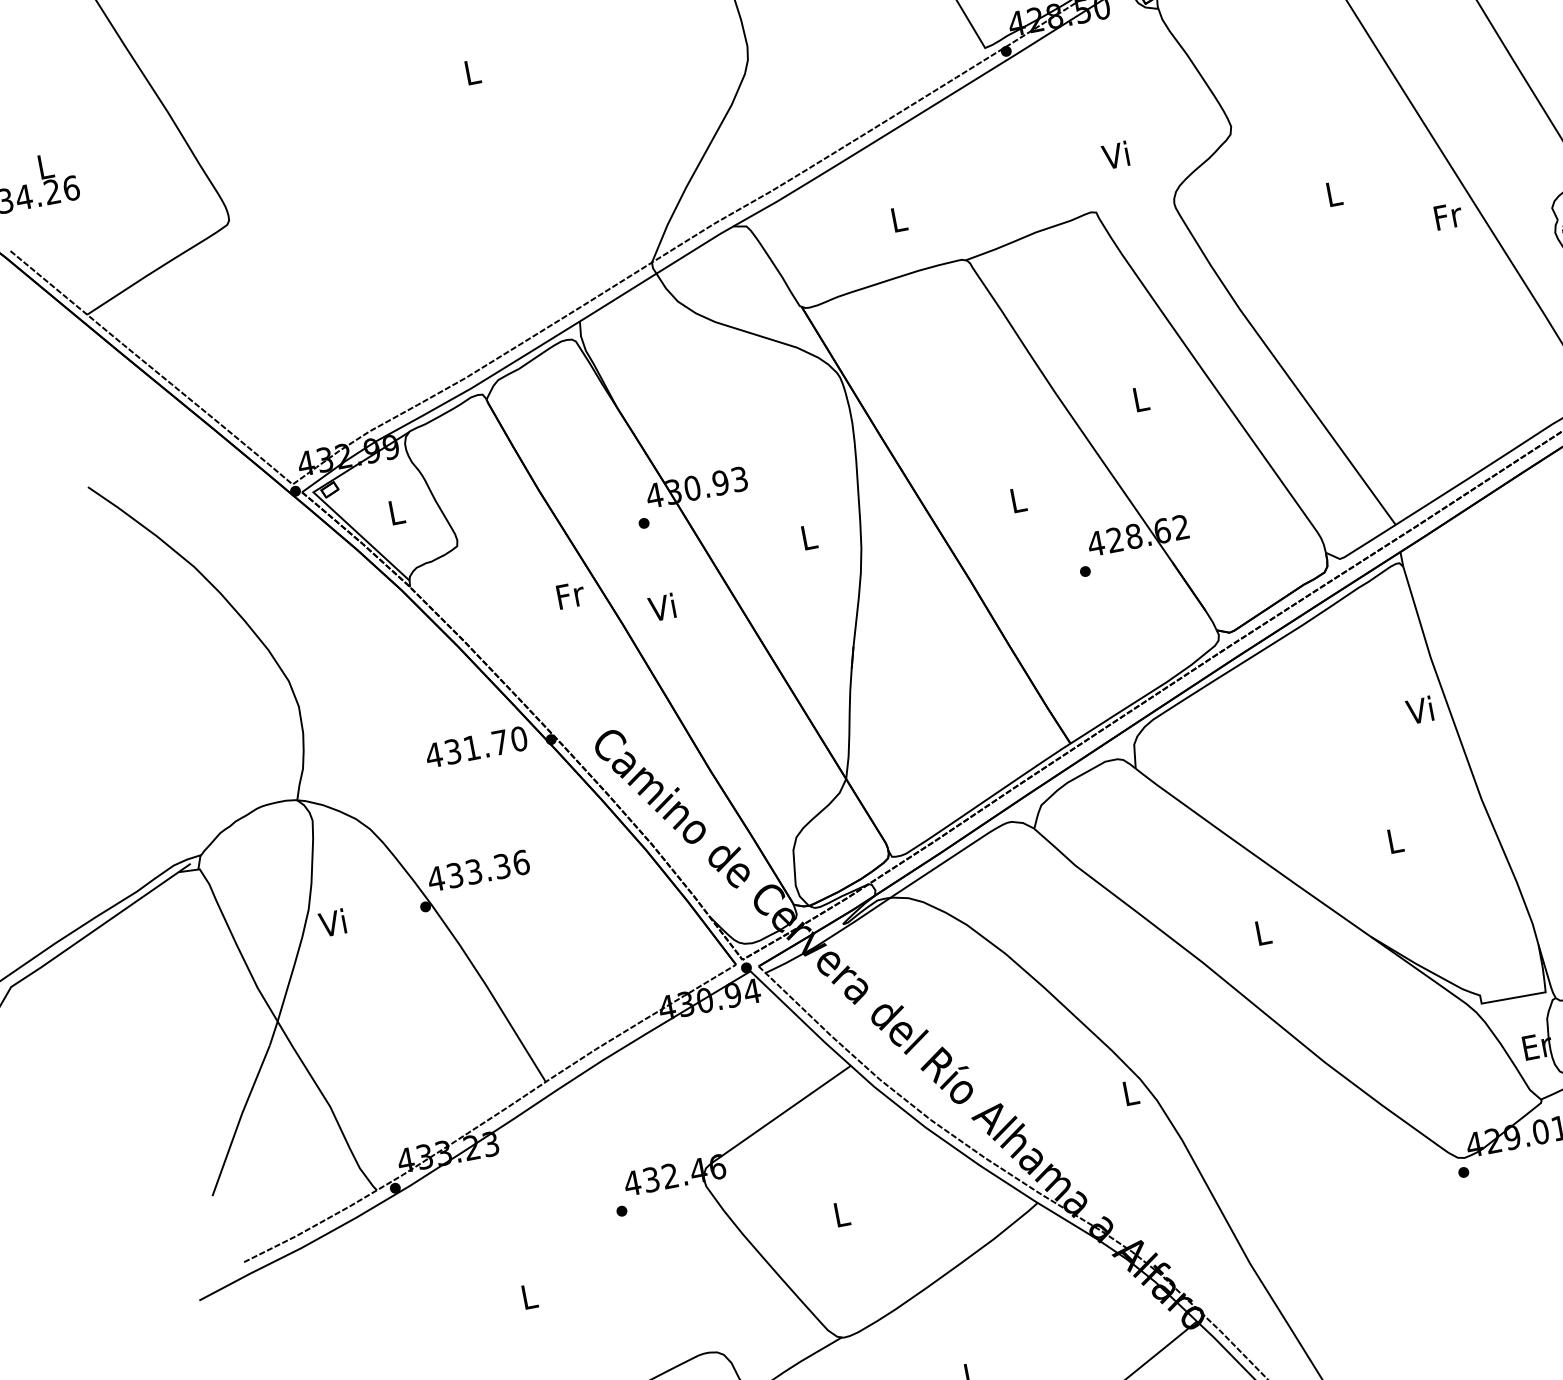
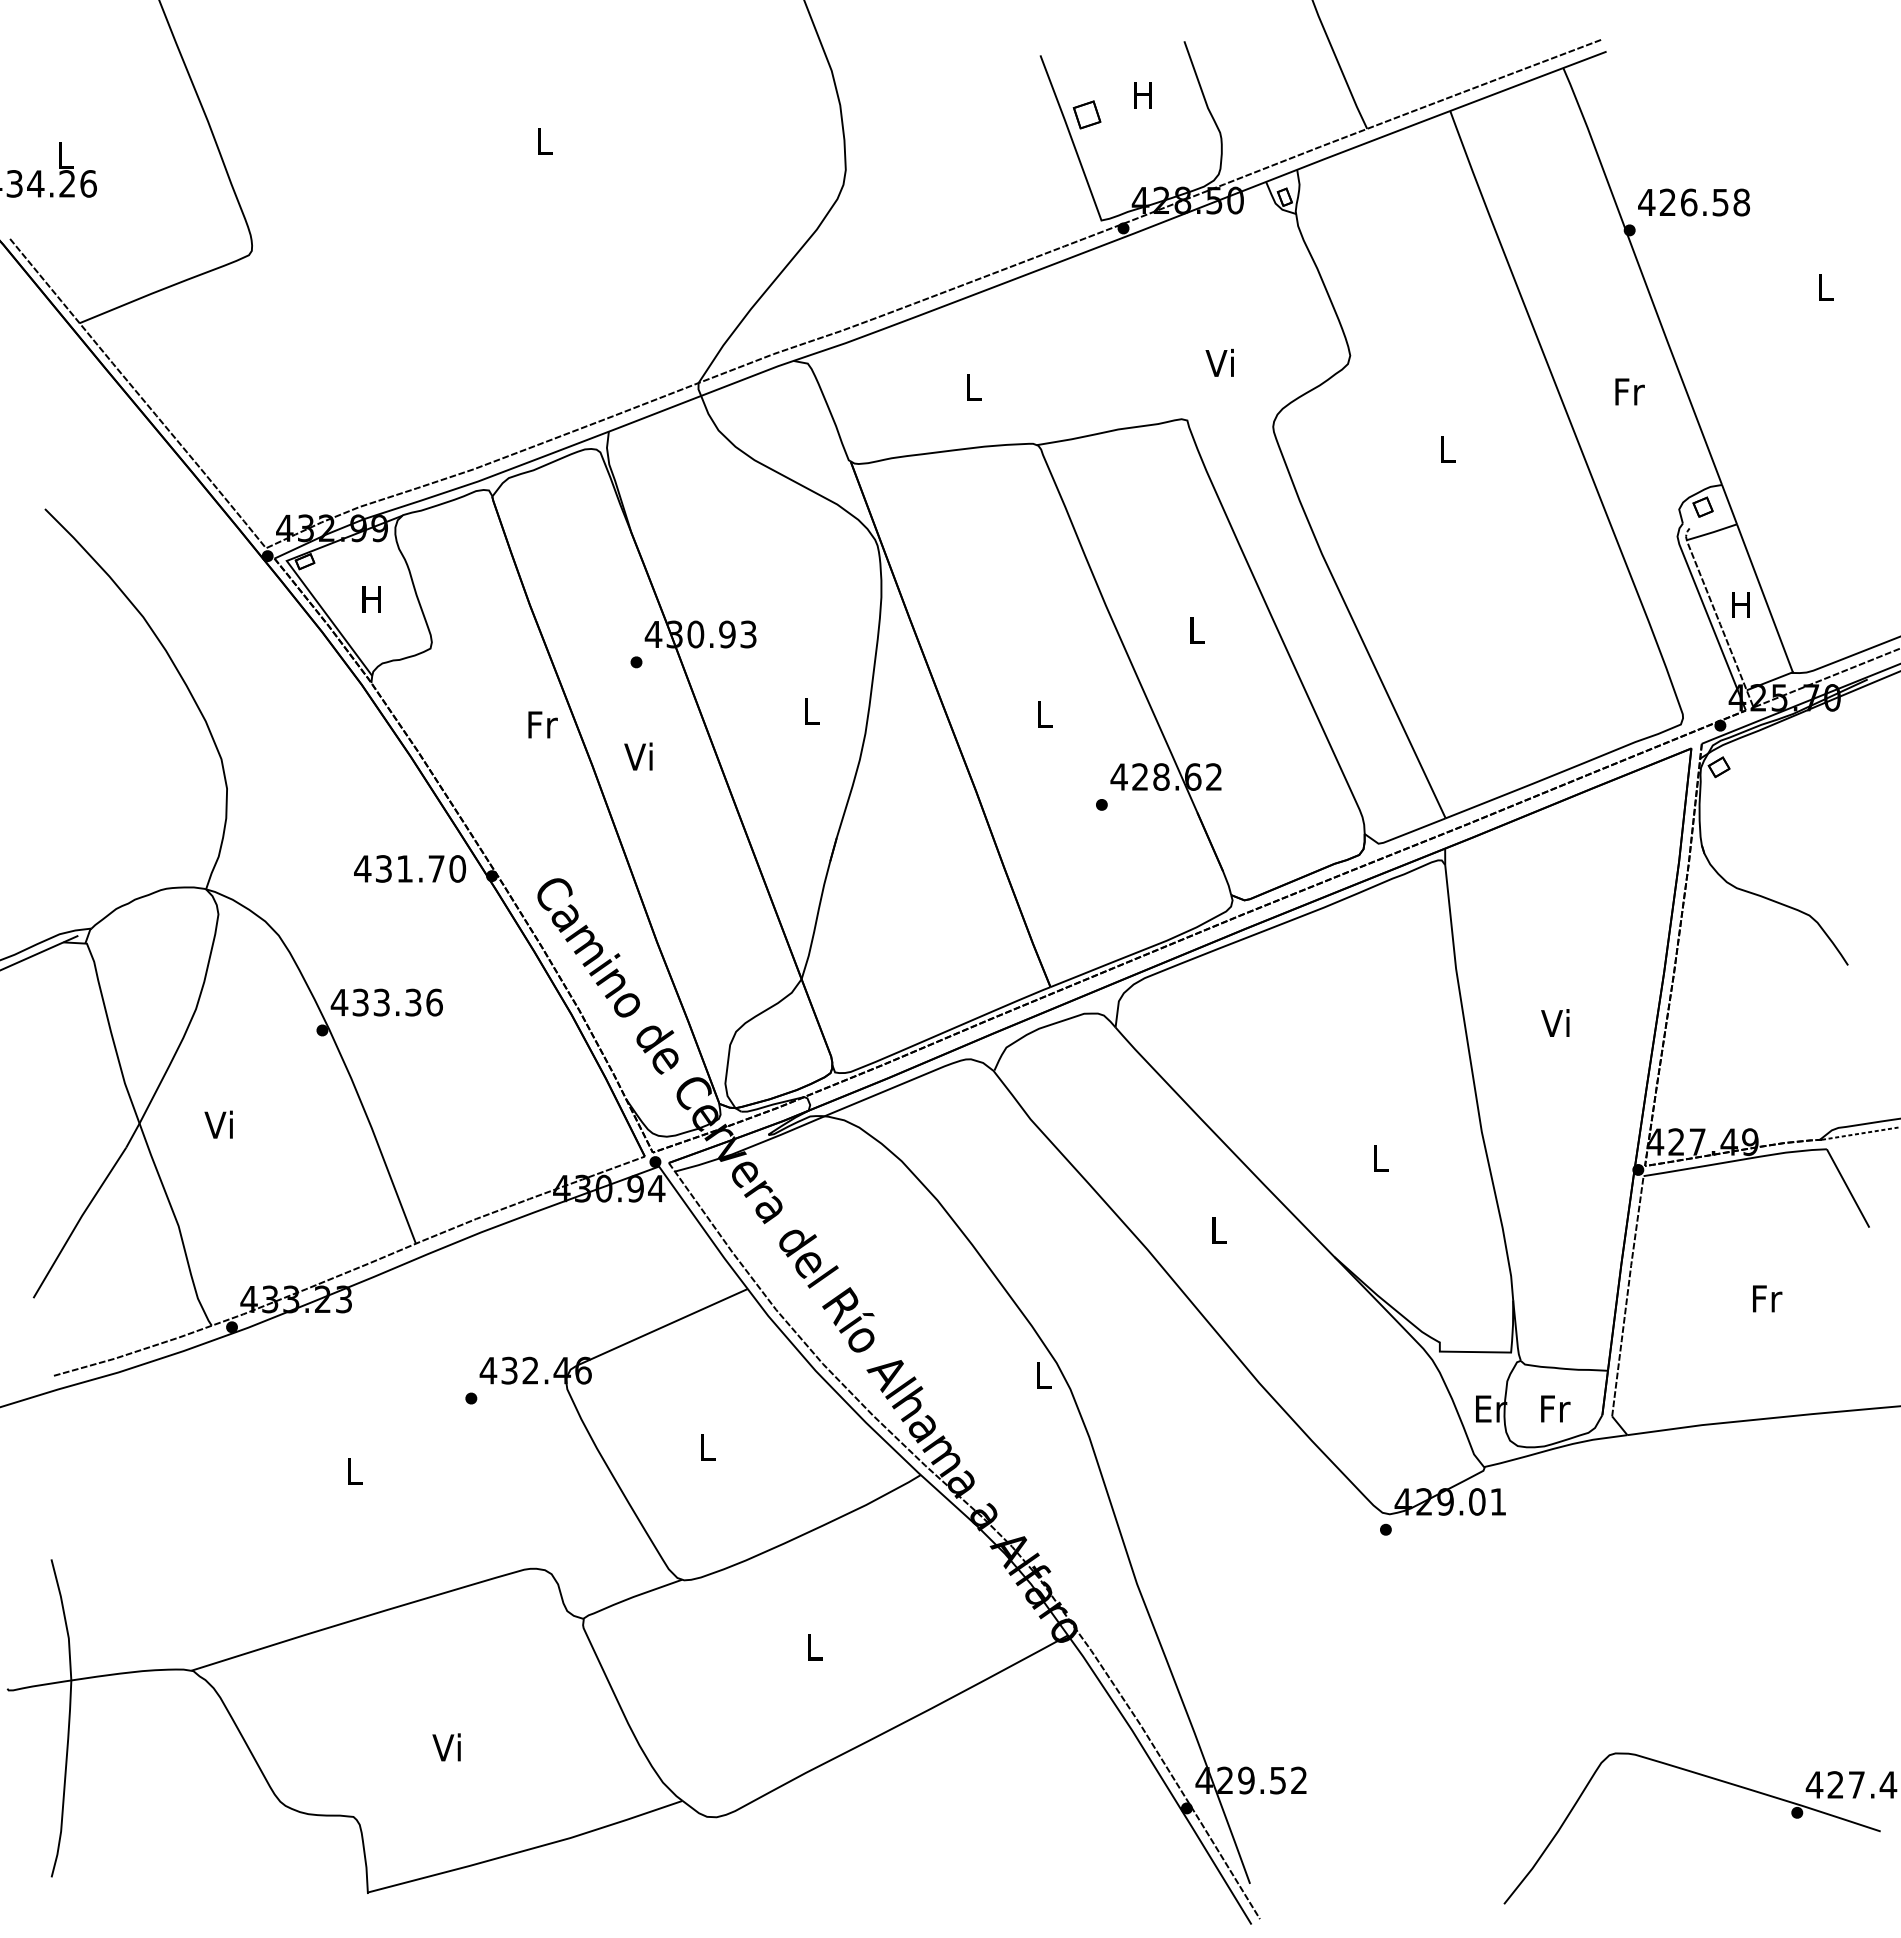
text: (1448, 216) -> (1629, 391), moved
text: (395, 512) -> (371, 599), L -> H
text: (1419, 709) -> (1555, 1022), moved
text: (332, 922) -> (218, 1124), moved

